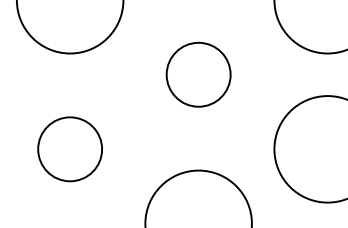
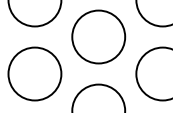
circle: (198, 73) -> (98, 36), size x1.67
circle: (69, 148) -> (34, 73), size x1.67

